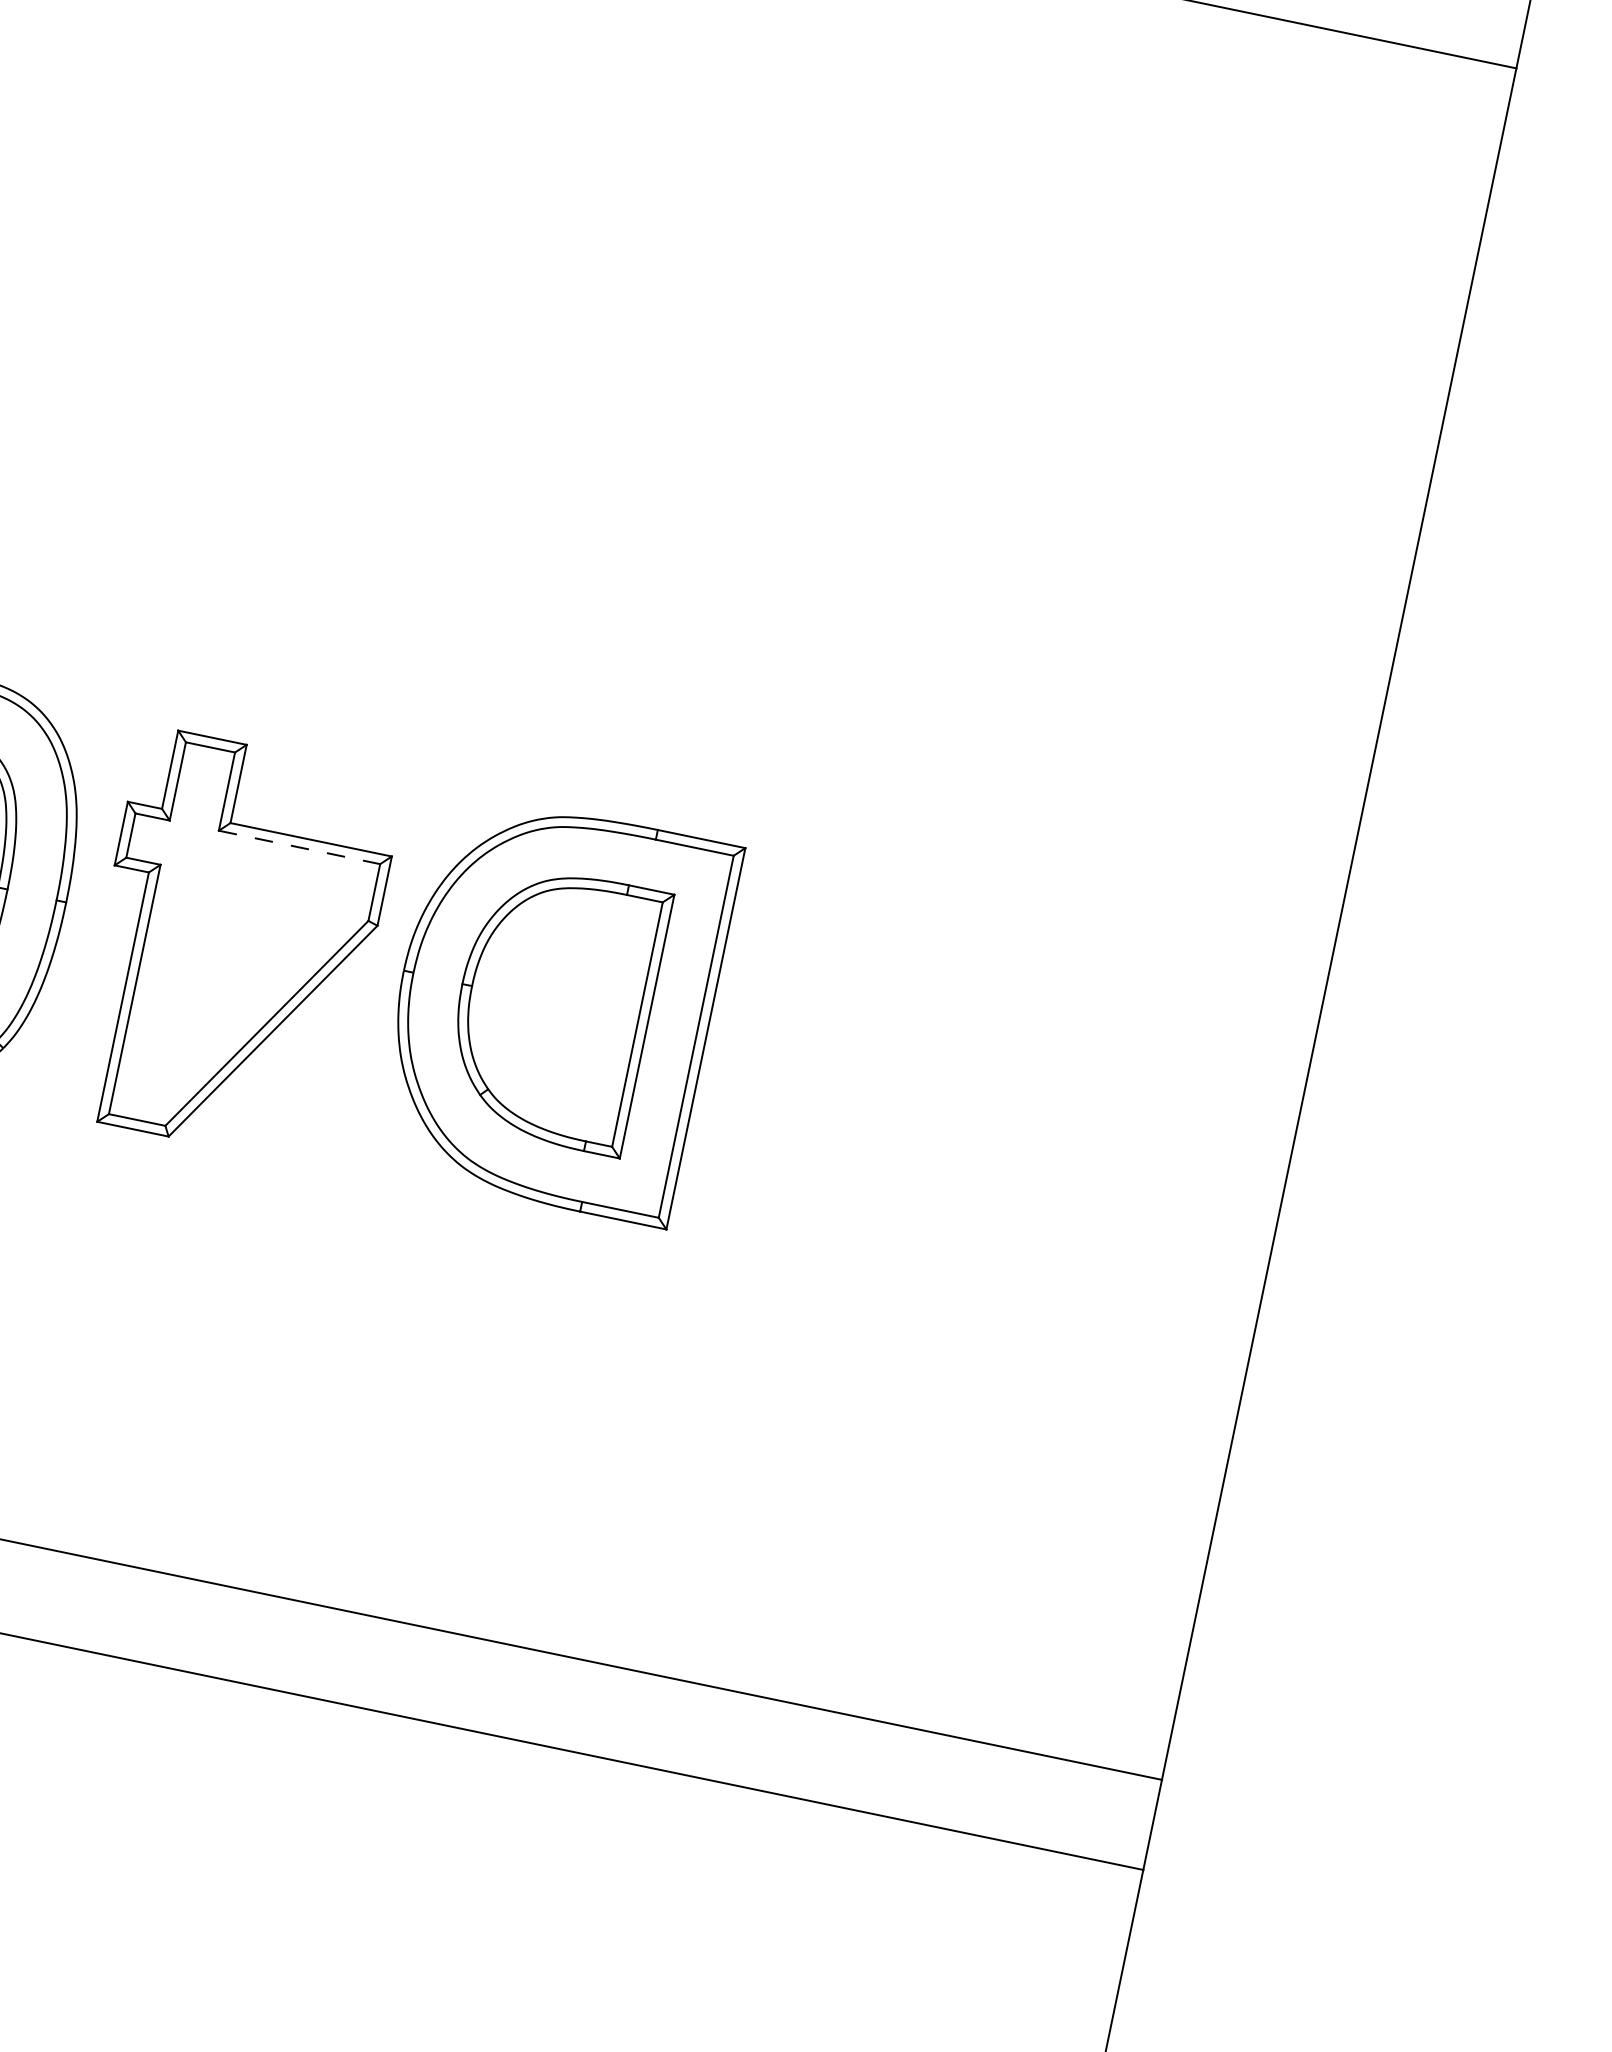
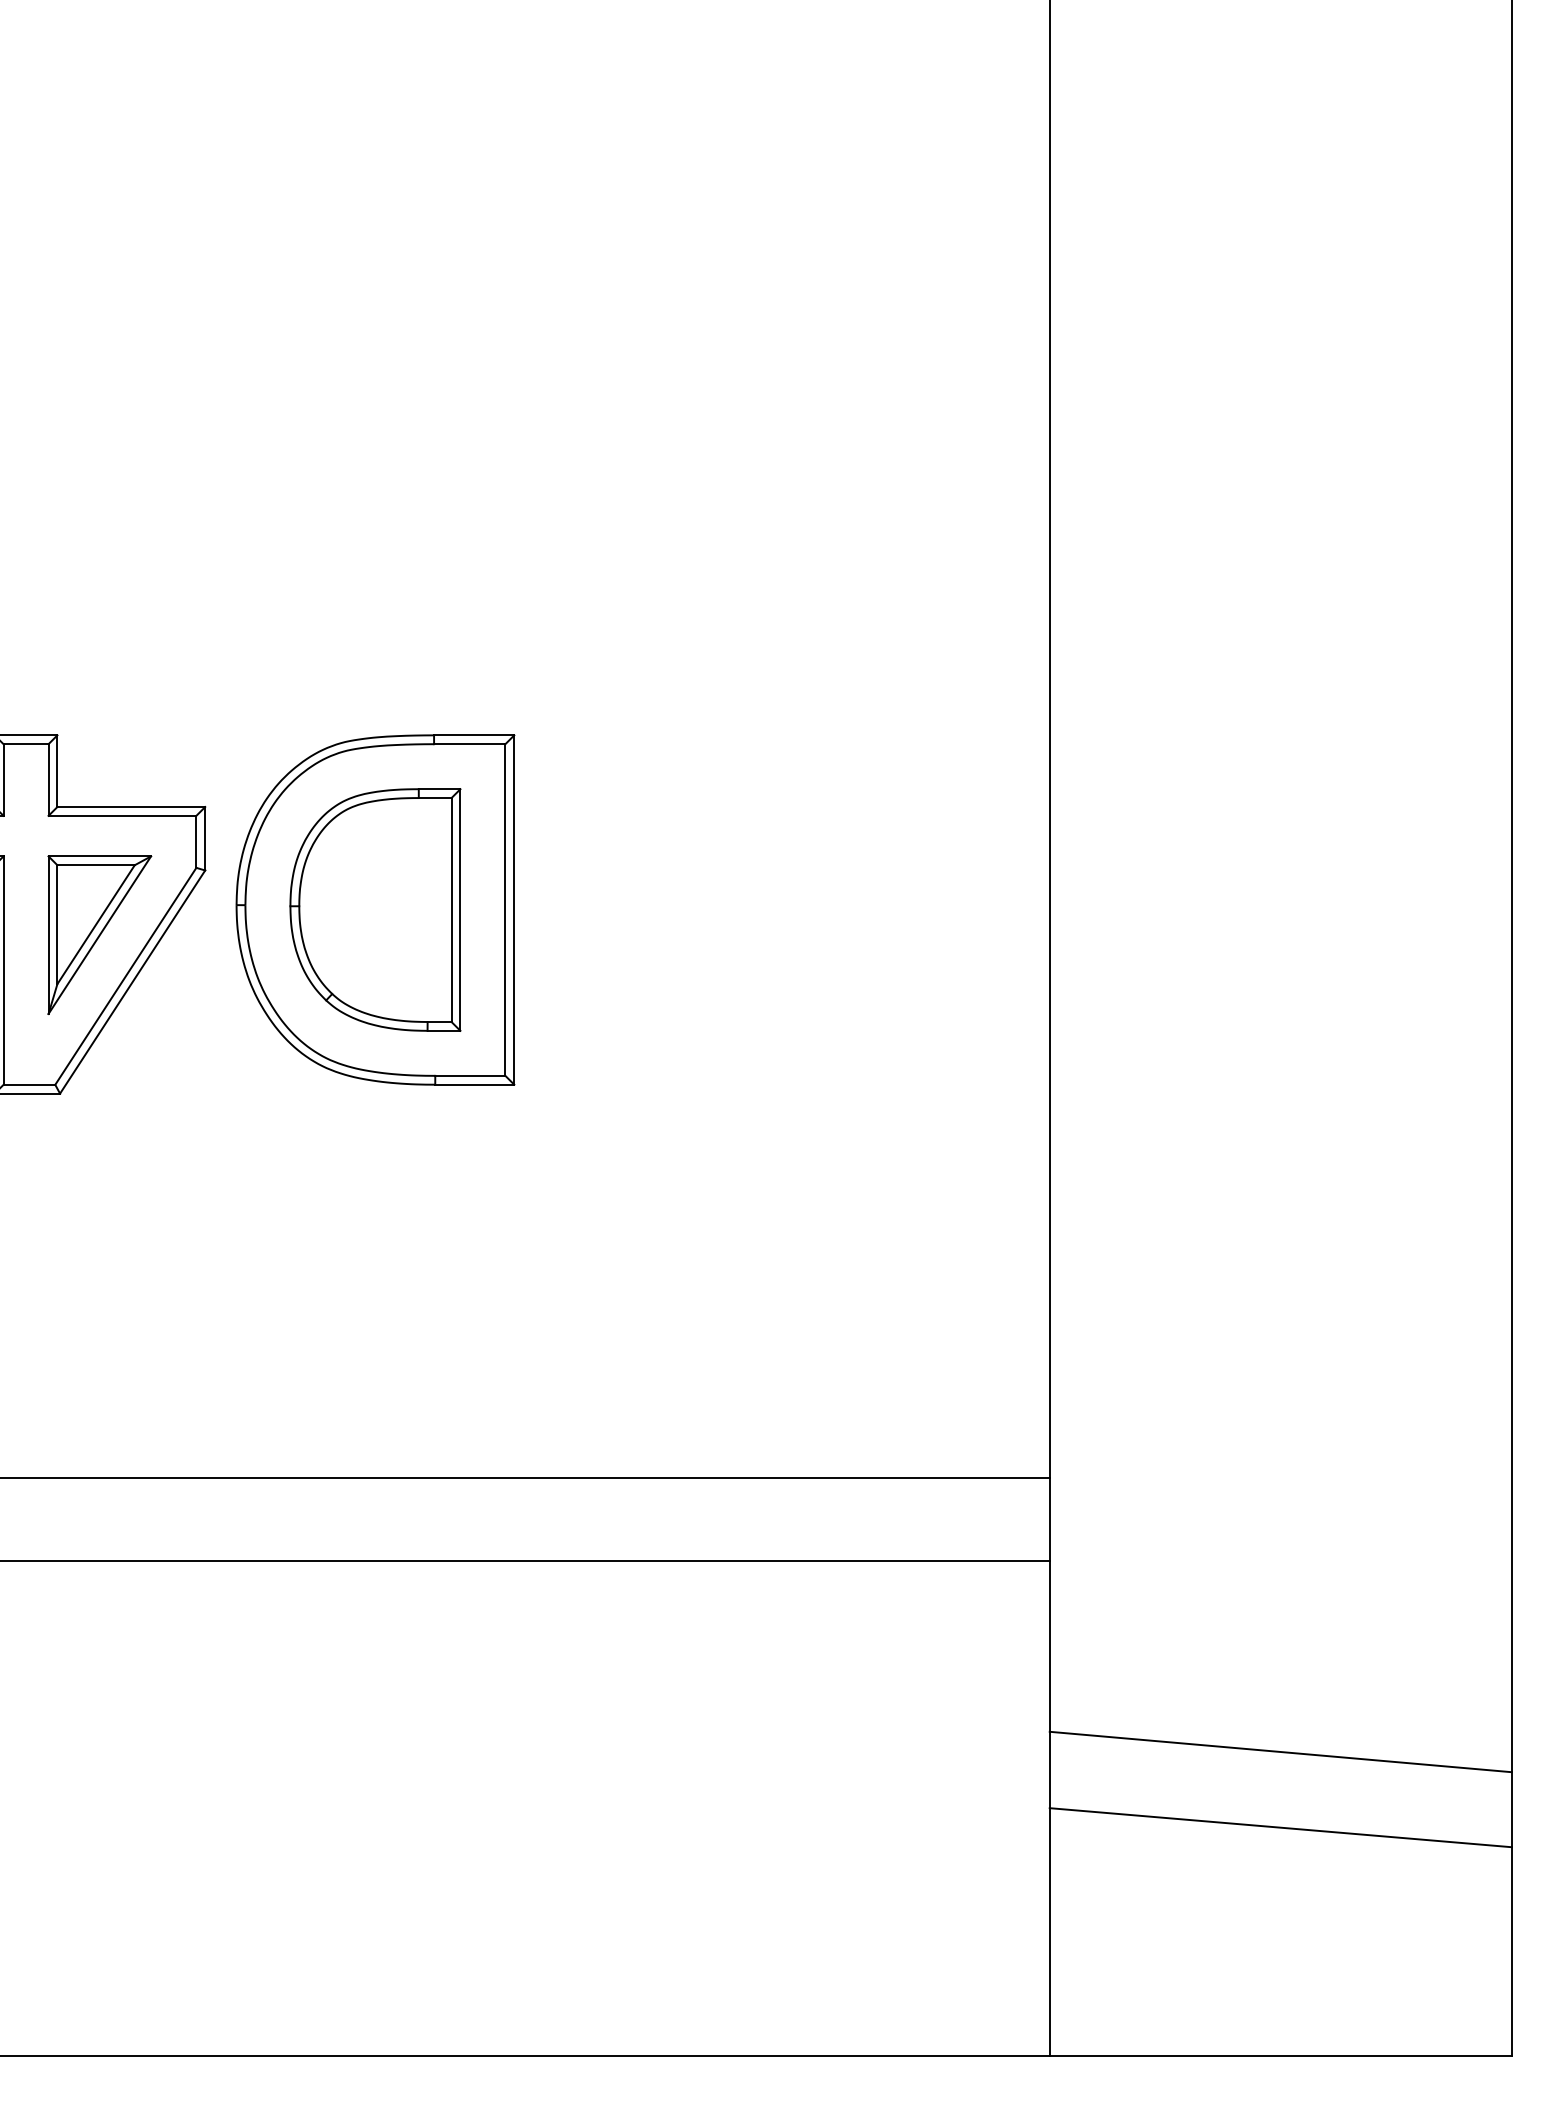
line: (299, 847) -> (122, 815), dashed -> solid
part: (247, 971) -> (99, 934), added

